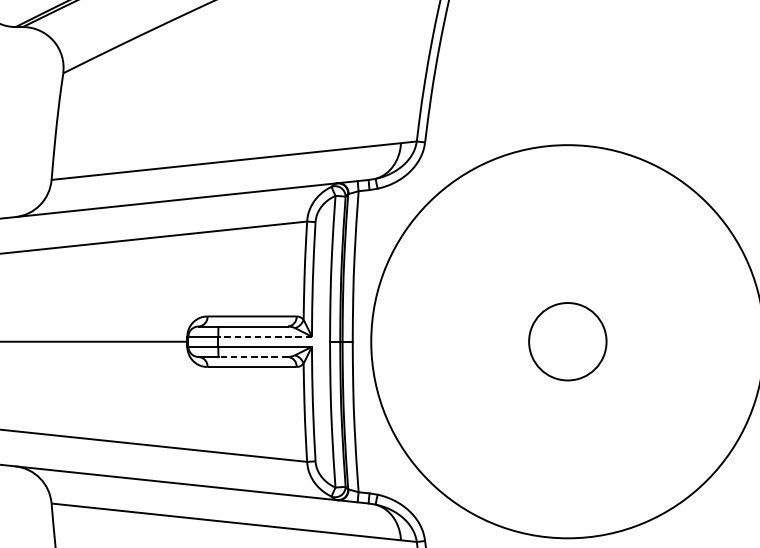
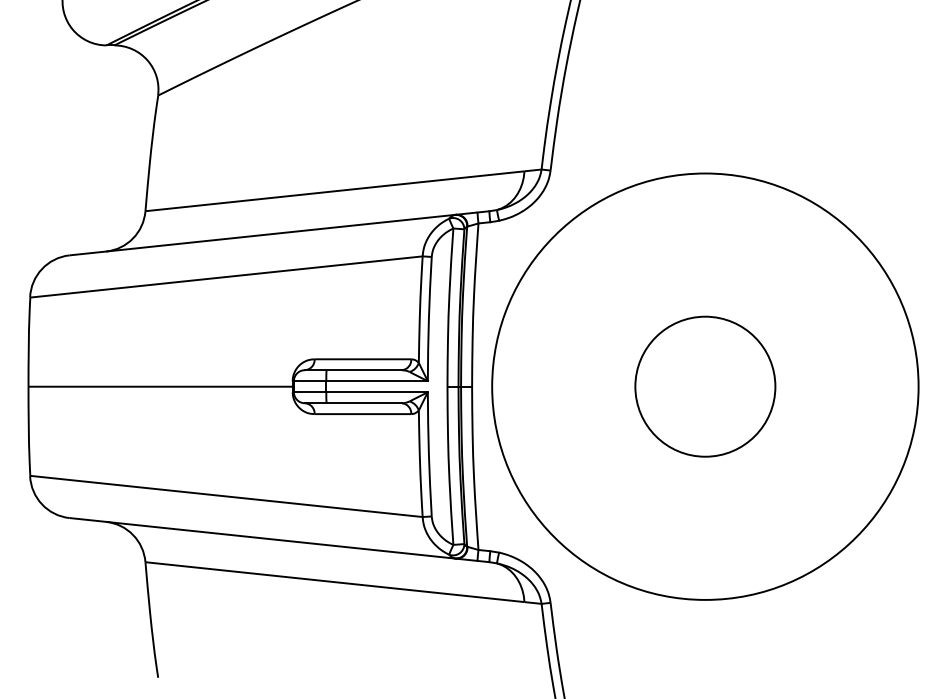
line: (265, 336) -> (377, 381), dashed -> solid
circle: (567, 341) -> (705, 386), size x1.67
line: (253, 357) -> (364, 403), dashed -> solid

